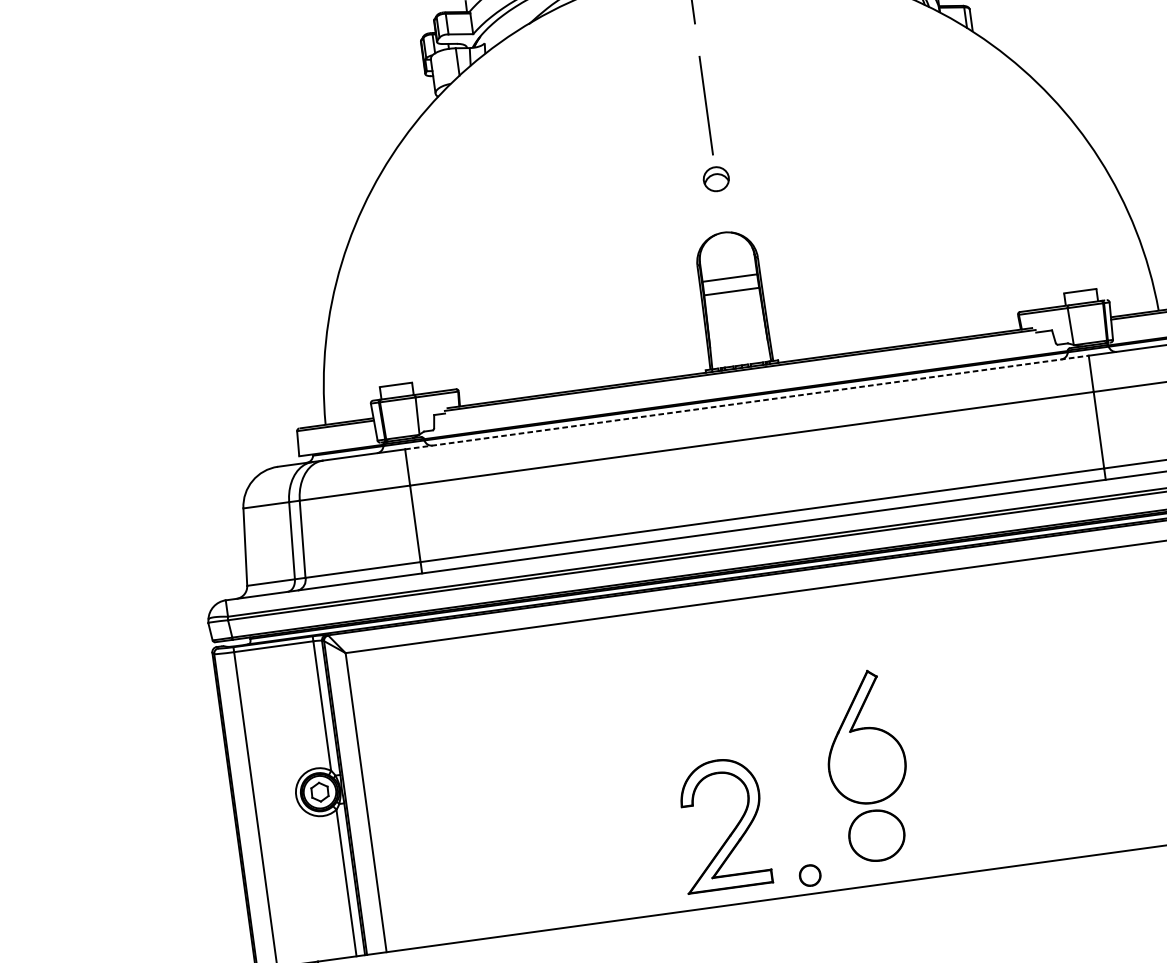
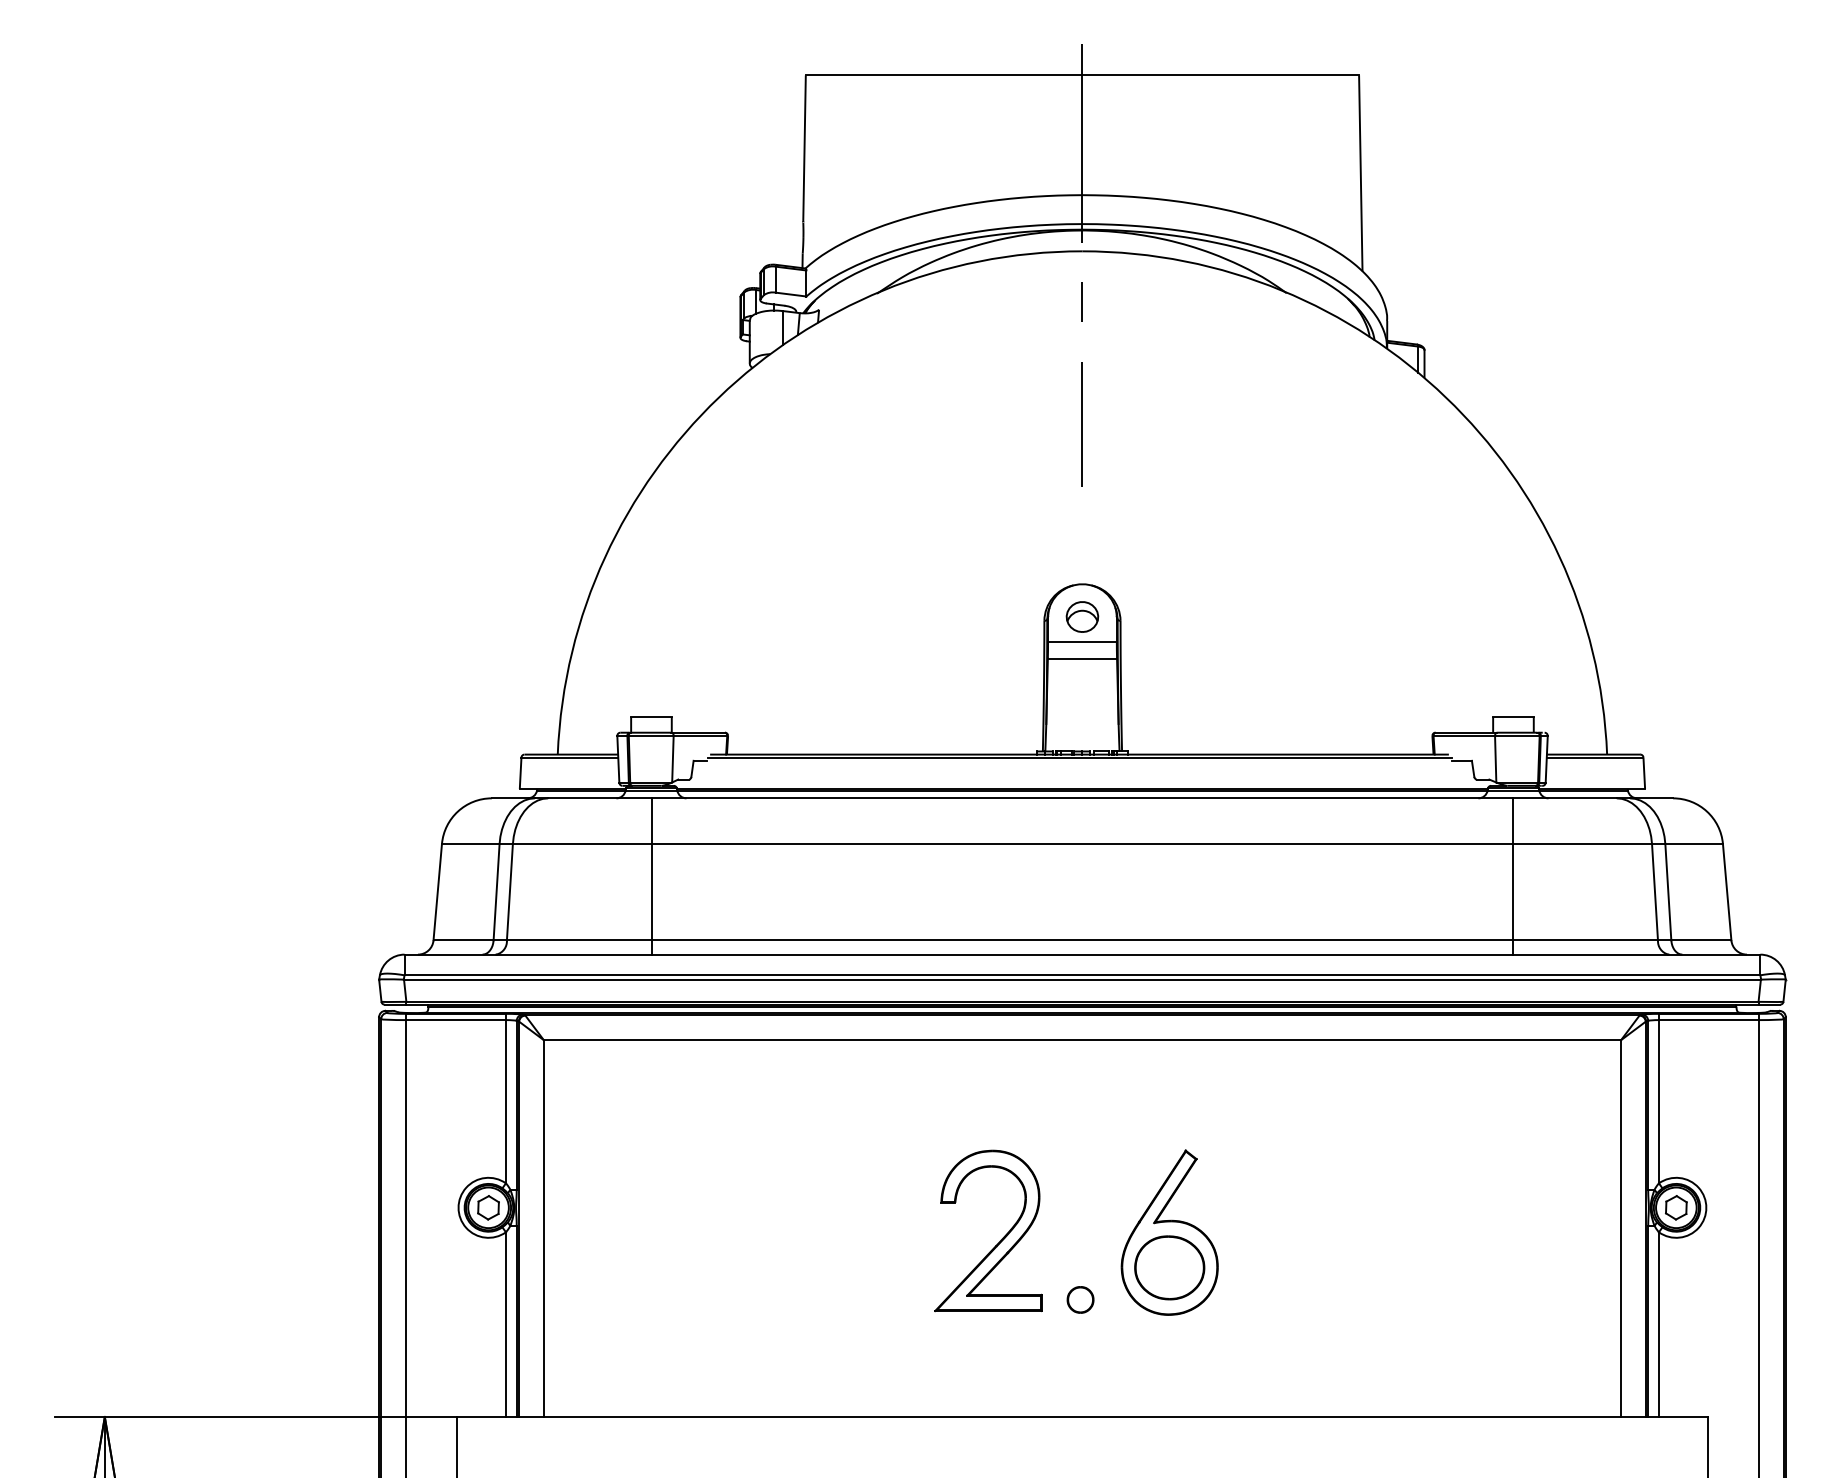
part: (716, 178) -> (1082, 616), moved
line: (747, 402) -> (1082, 798), dashed -> solid
part: (733, 829) -> (1001, 1238), moved
part: (876, 835) -> (1169, 1267), moved
part: (810, 875) -> (1080, 1299), moved

